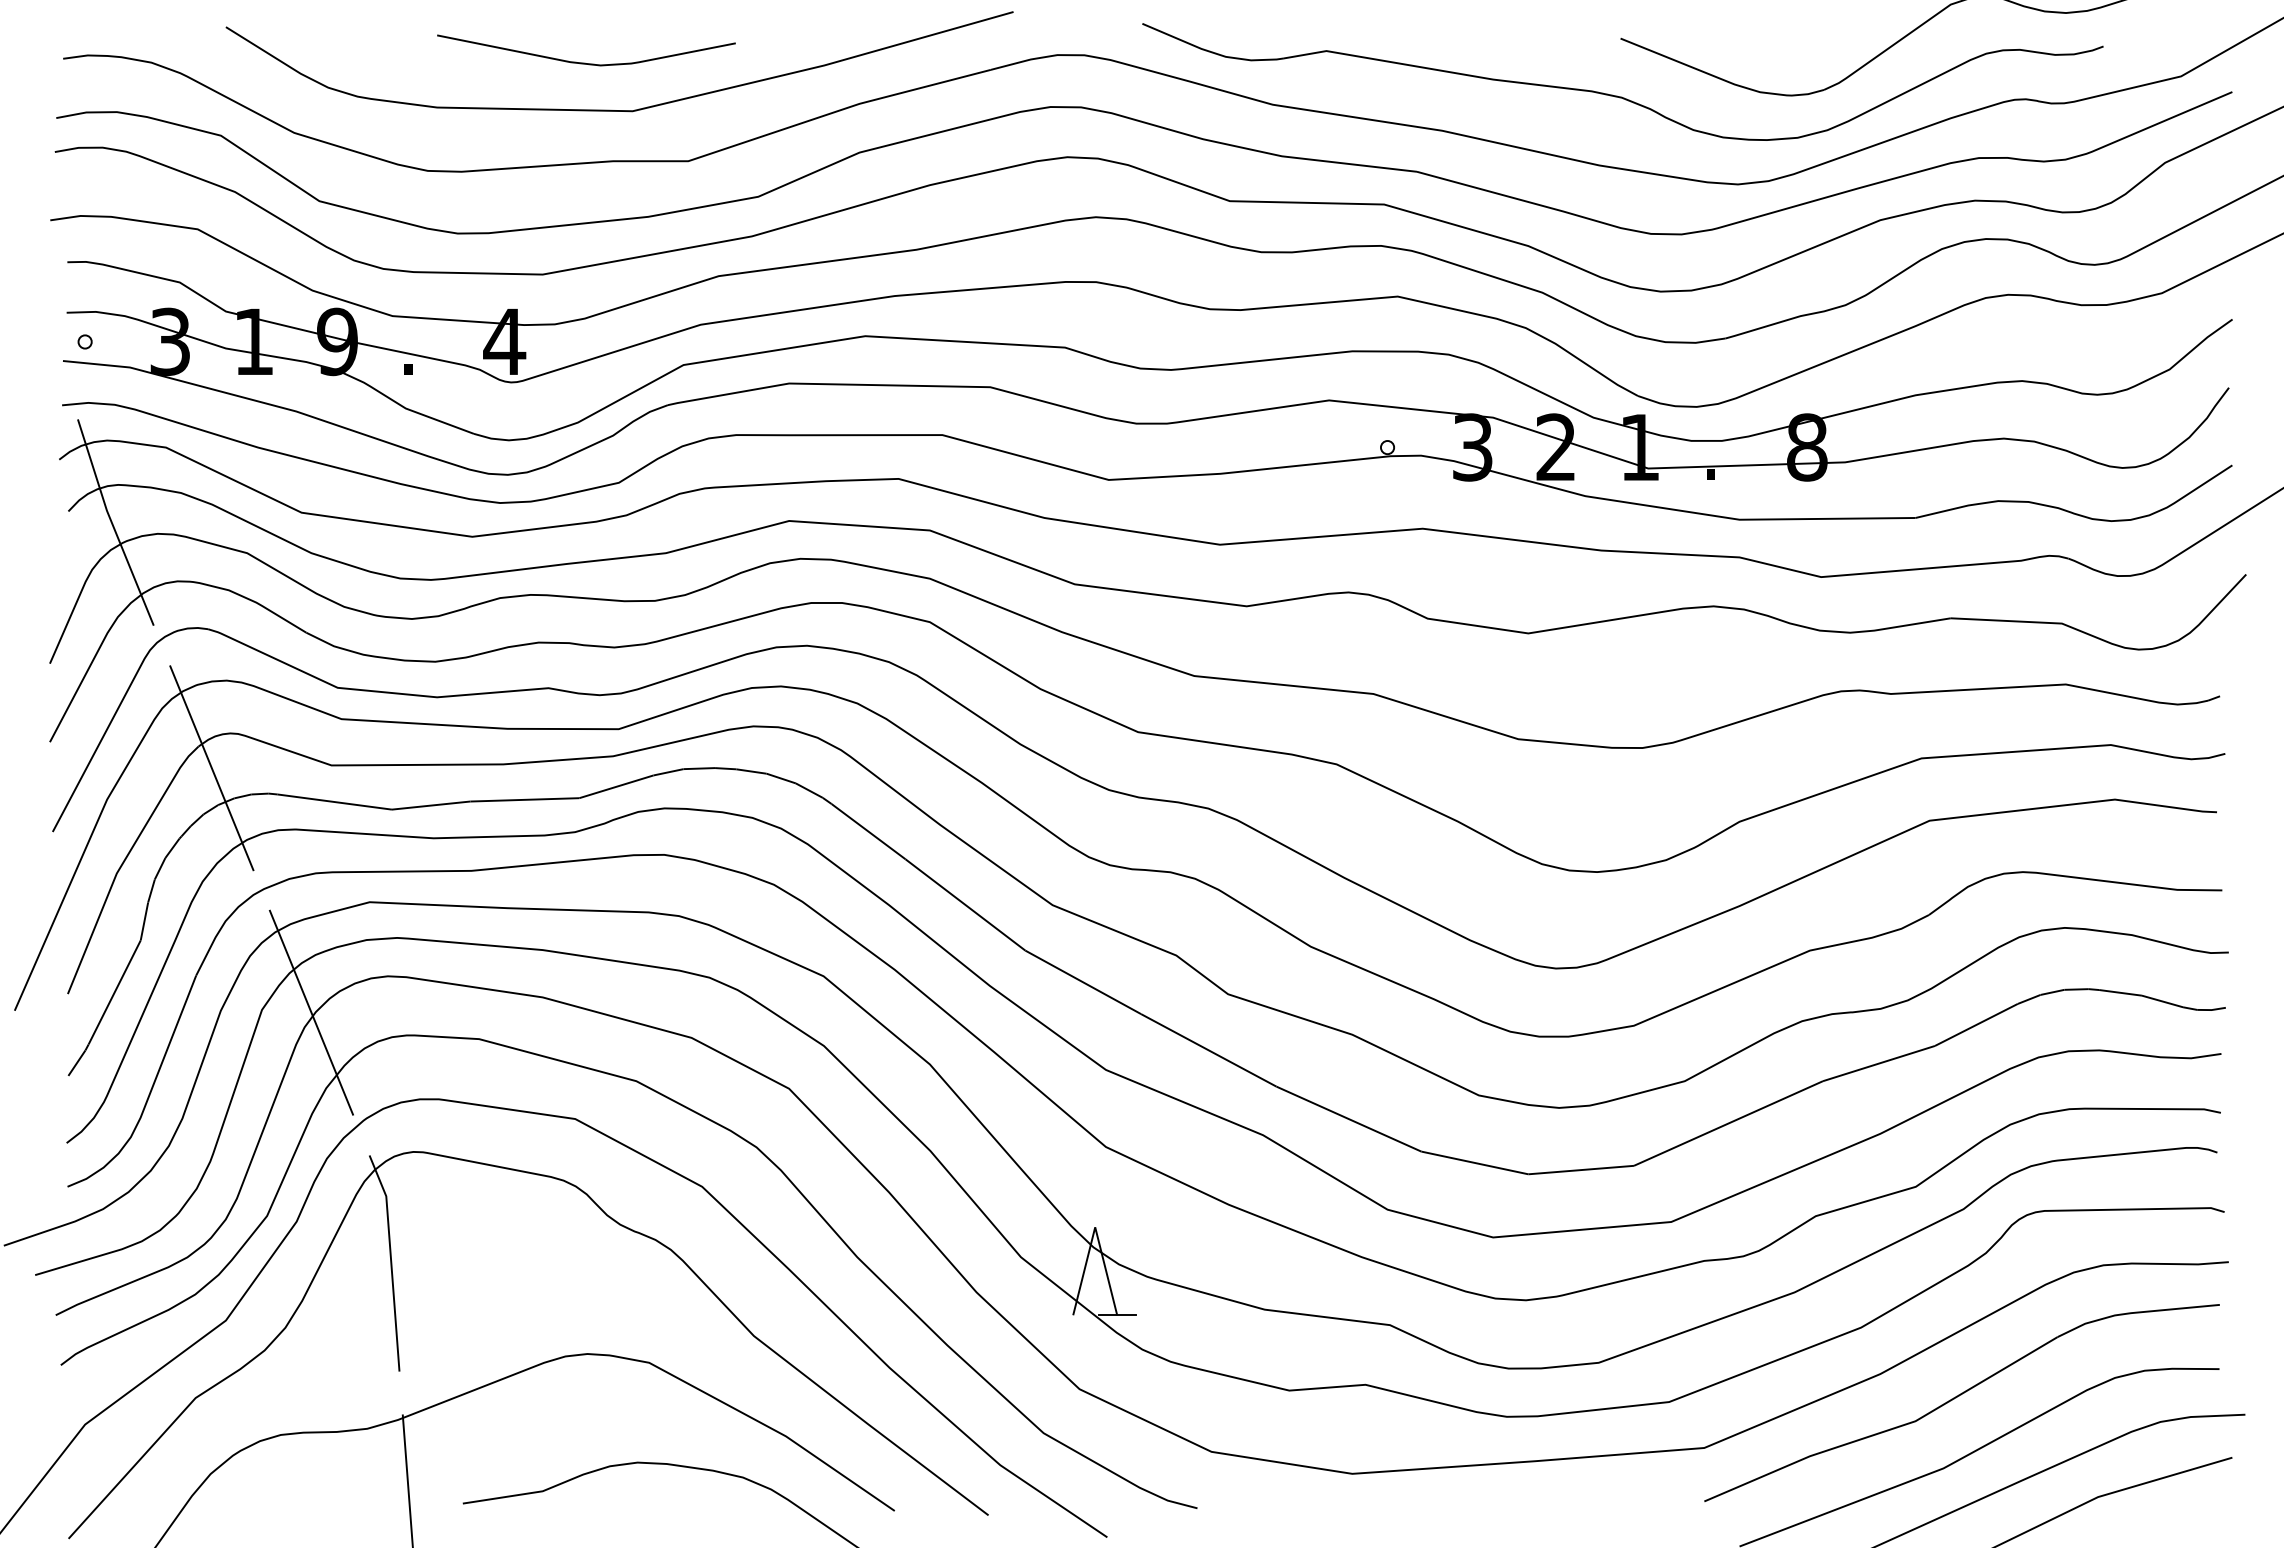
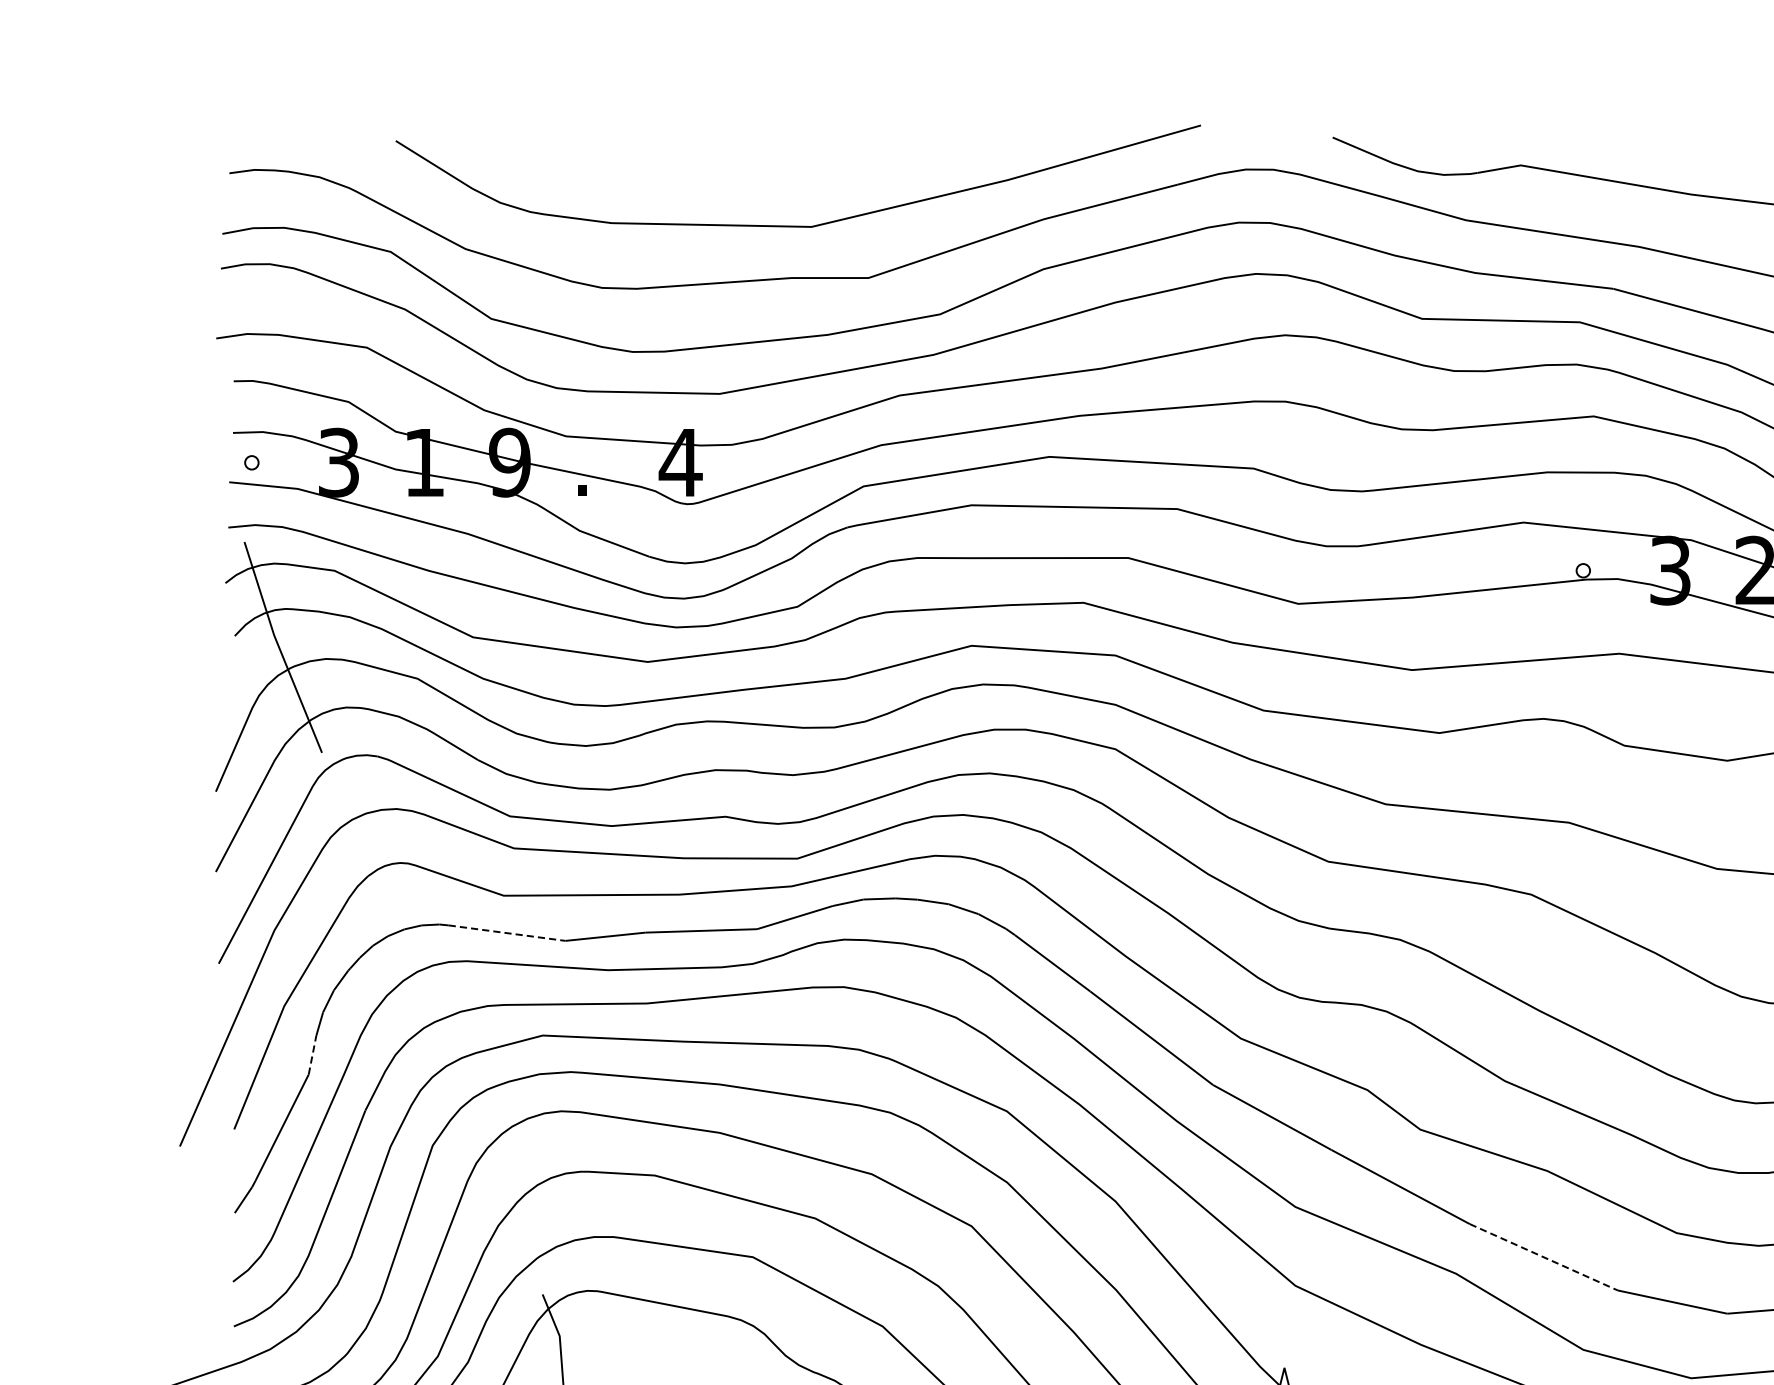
curve: (585, 62) -> (763, 177), removed
line: (211, 768) -> (381, 898), removed
line: (334, 802) -> (506, 933), solid -> dashed
line: (144, 920) -> (312, 1054), solid -> dashed
line: (311, 1012) -> (483, 1148), removed
line: (1349, 1119) -> (1544, 1257), solid -> dashed

